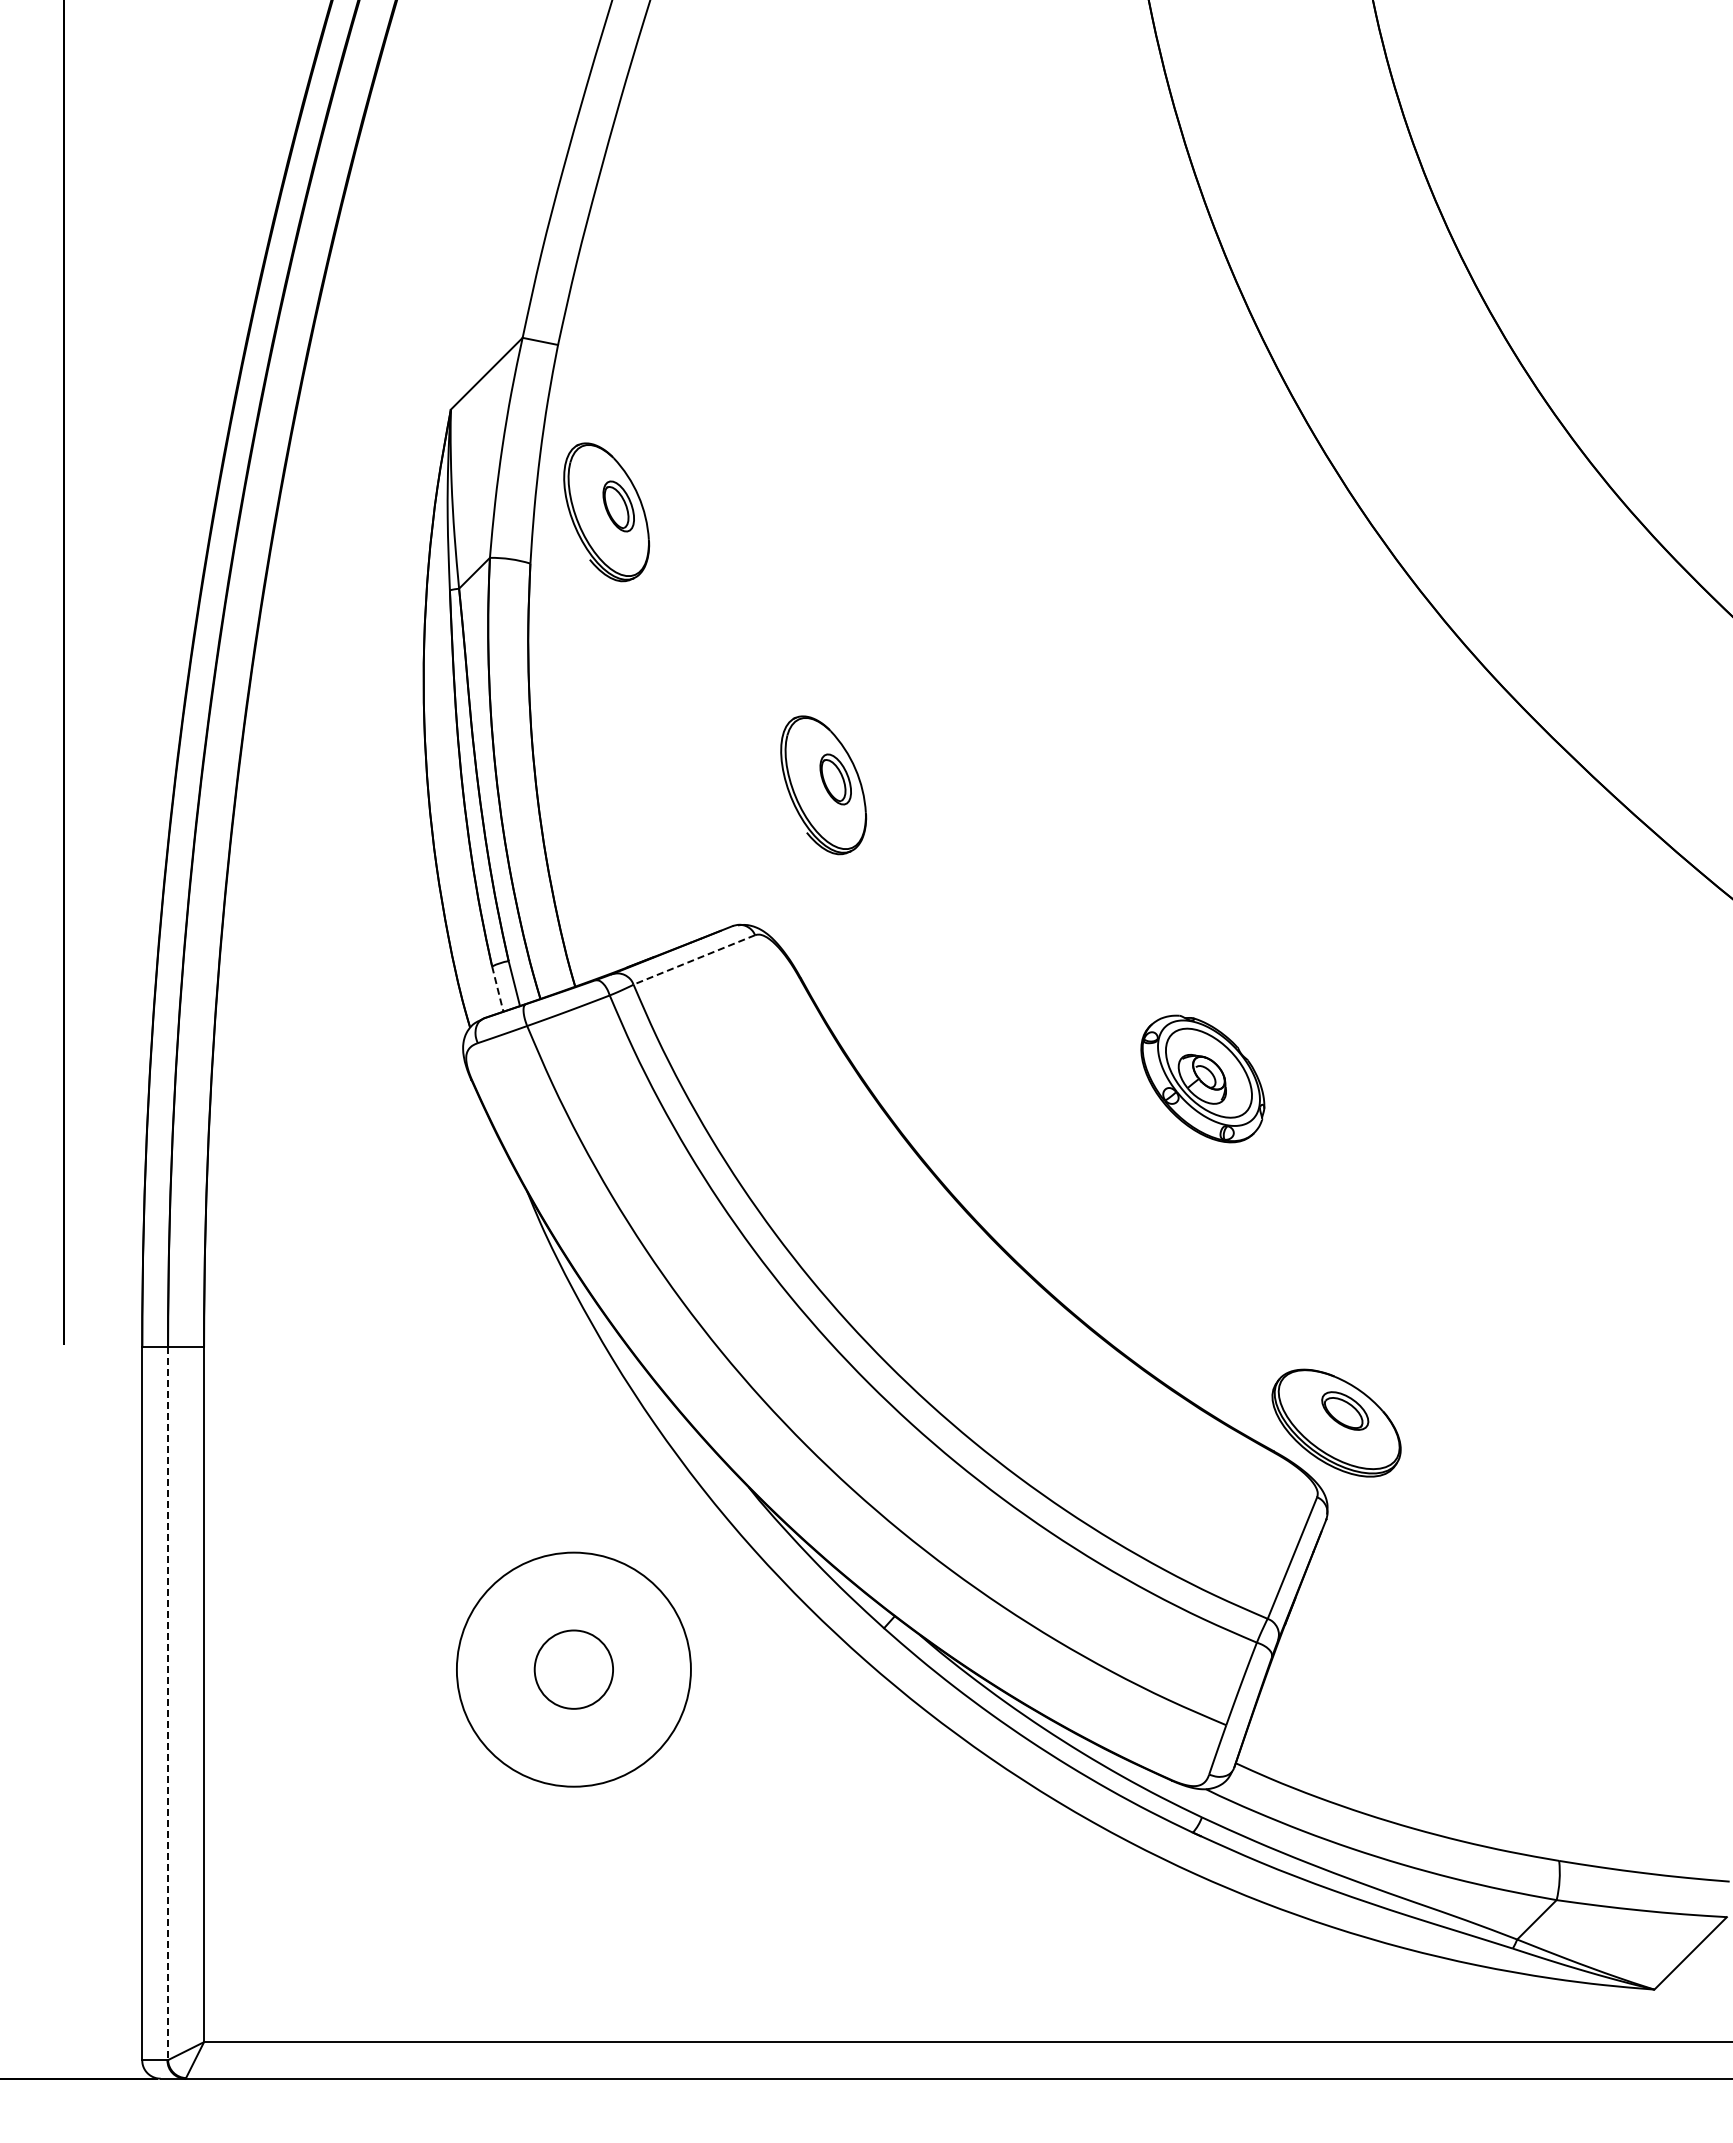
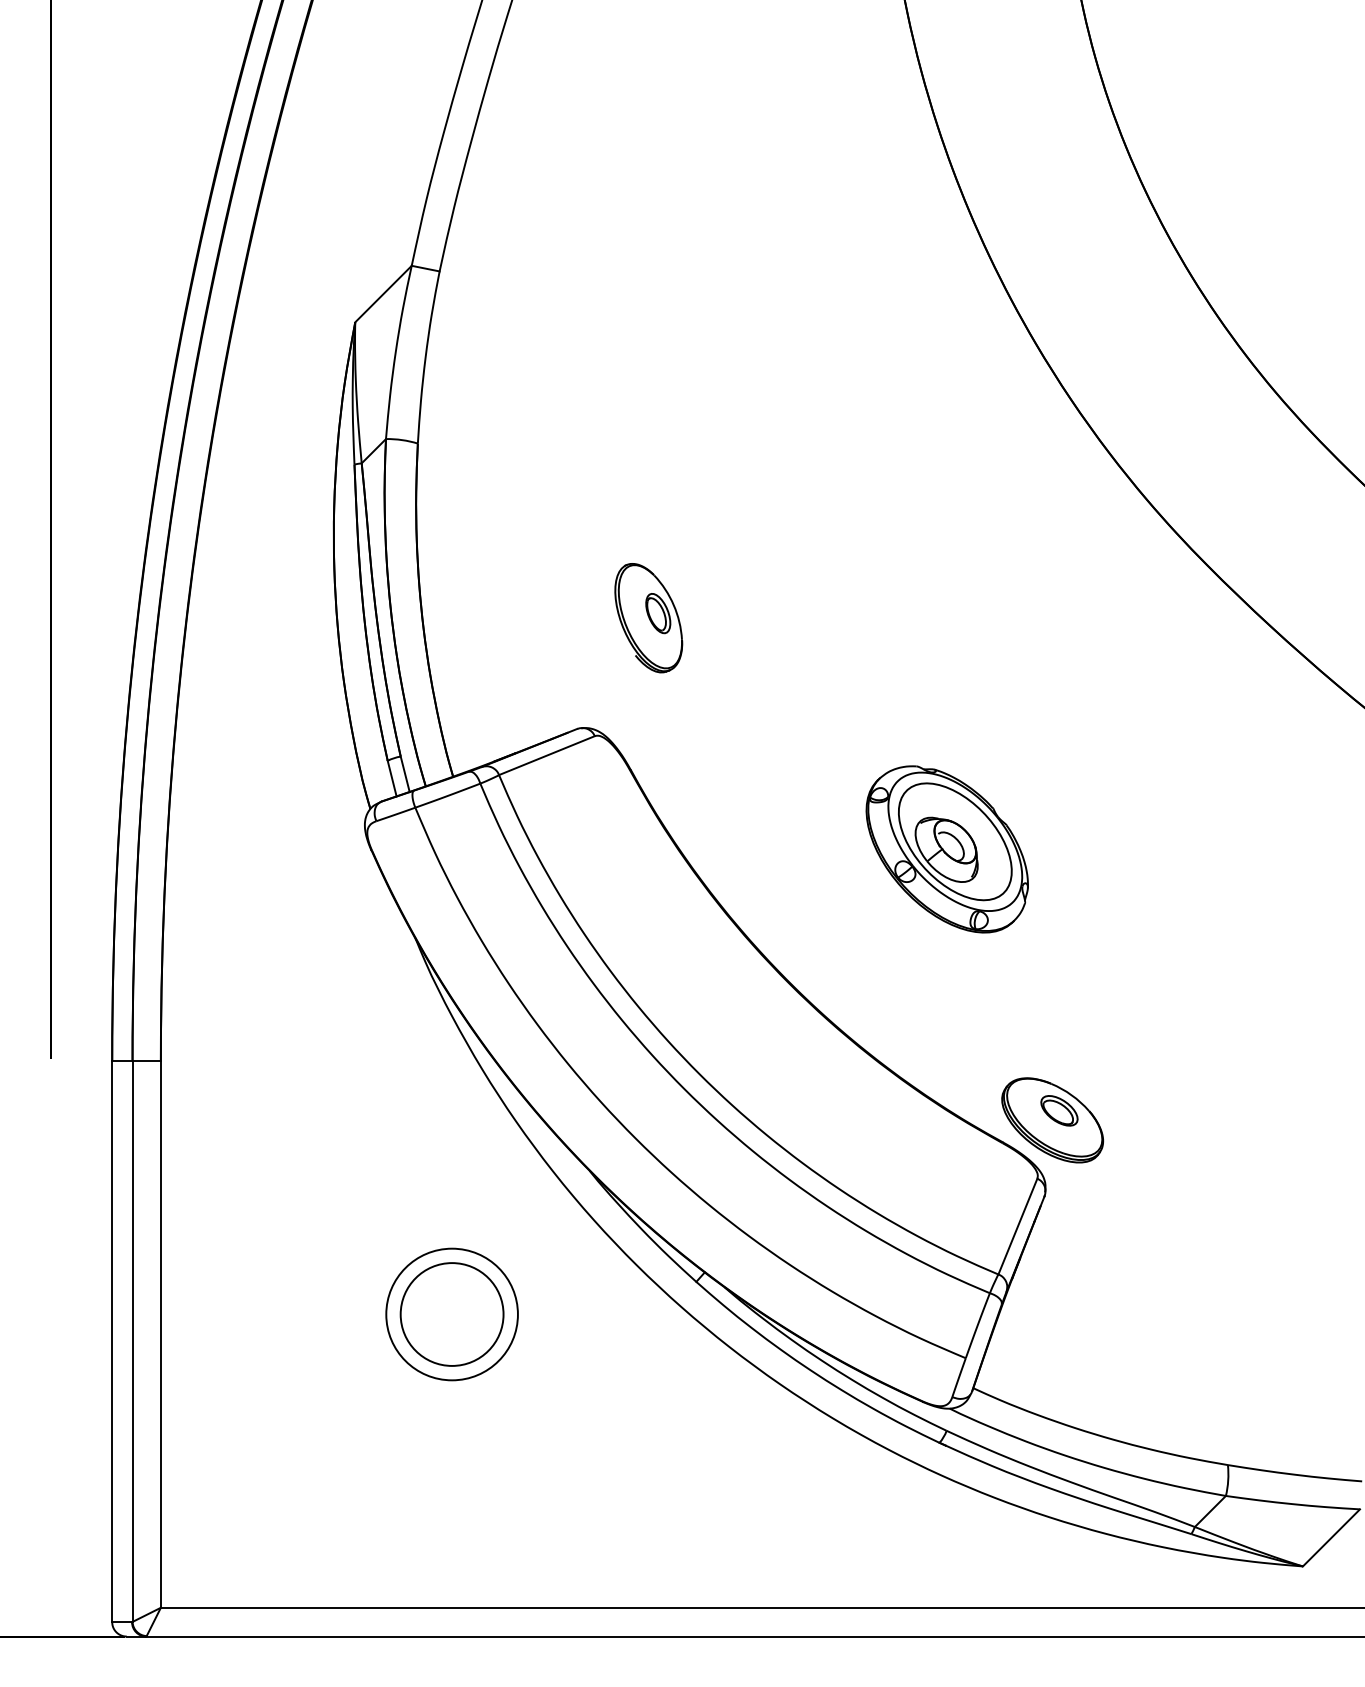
part: (606, 512) -> (477, 403), removed
line: (694, 959) -> (547, 755), dashed -> solid
line: (497, 989) -> (391, 778), dashed -> solid
part: (1202, 1078) -> (947, 849), size x1.67
circle: (573, 1669) -> (451, 1314), size x0.71
circle: (573, 1669) -> (451, 1314), size x1.67
line: (168, 1704) -> (132, 1341), dashed -> solid

